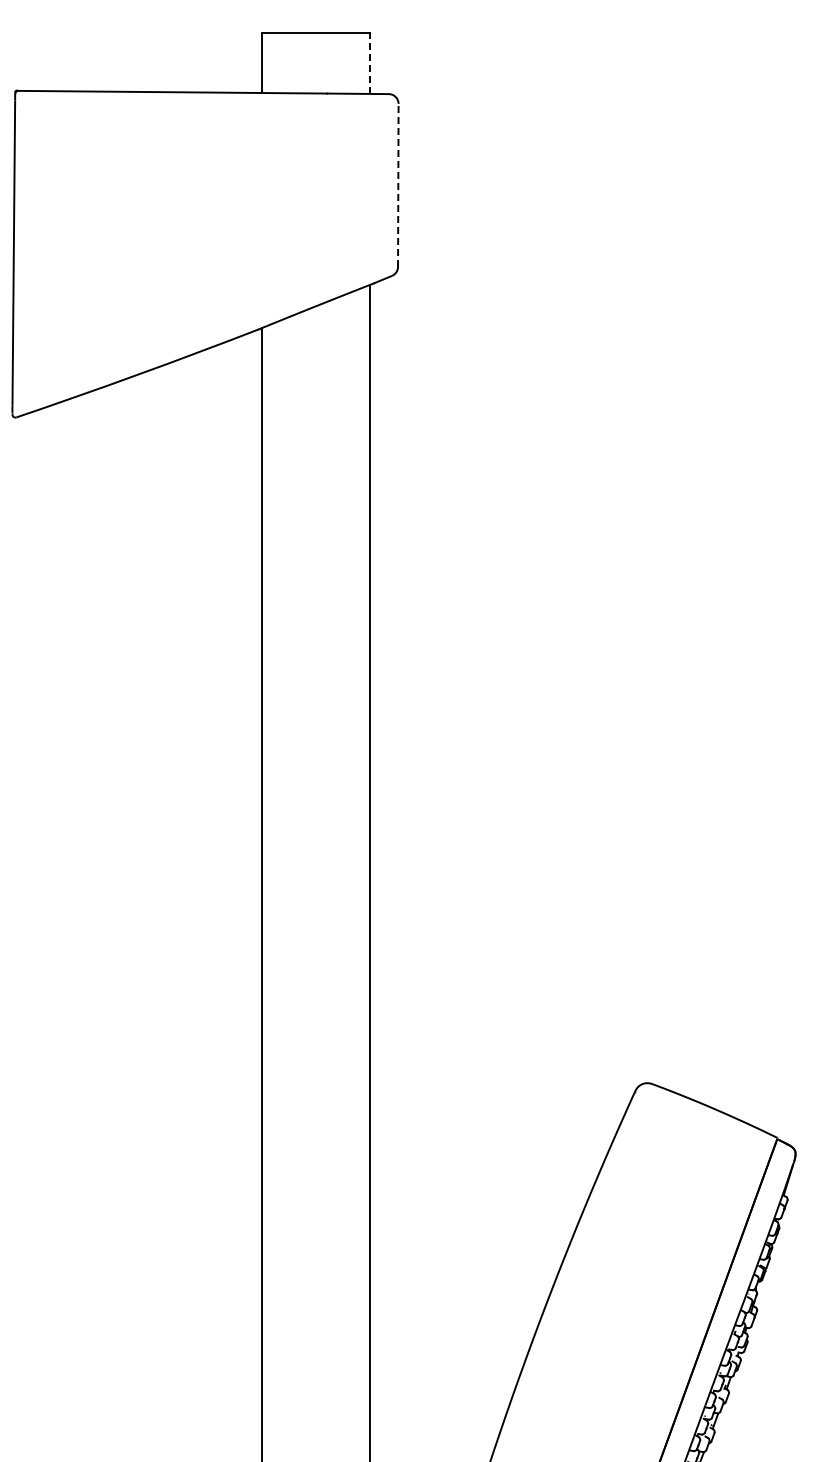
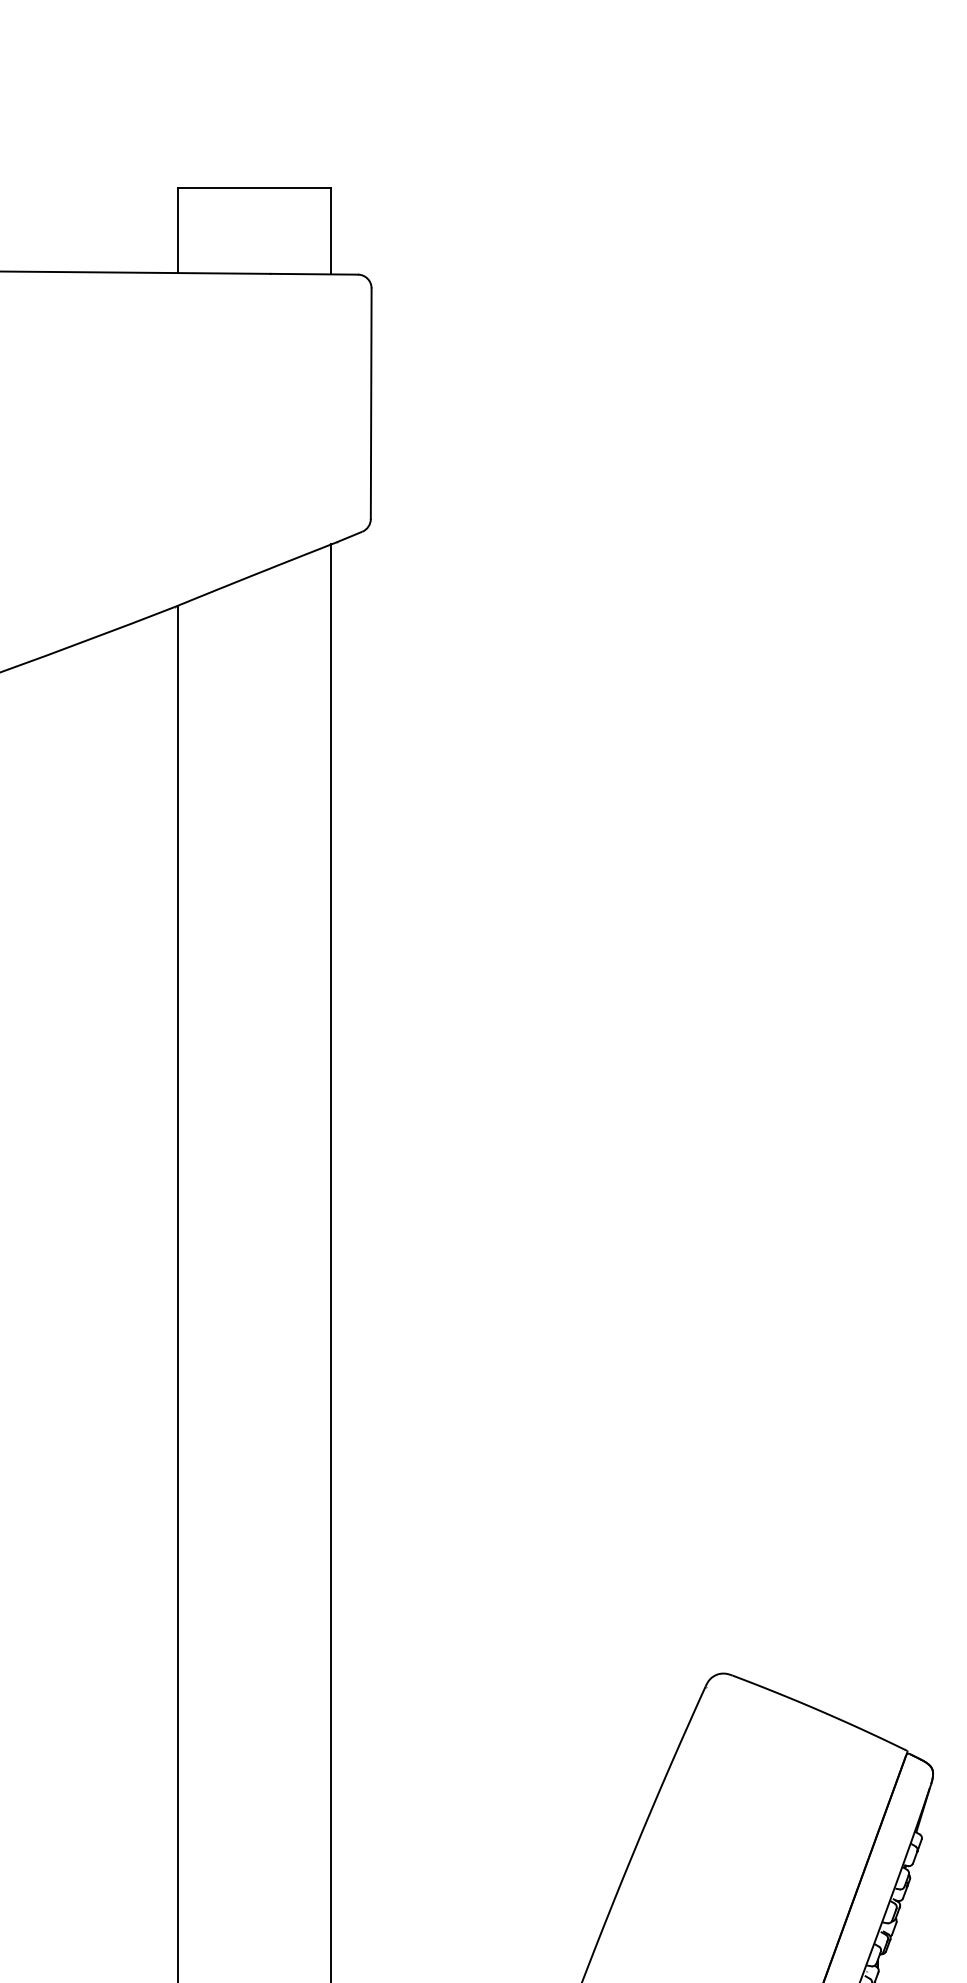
line: (370, 63) -> (331, 231), dashed -> solid
line: (398, 185) -> (371, 403), dashed -> solid

